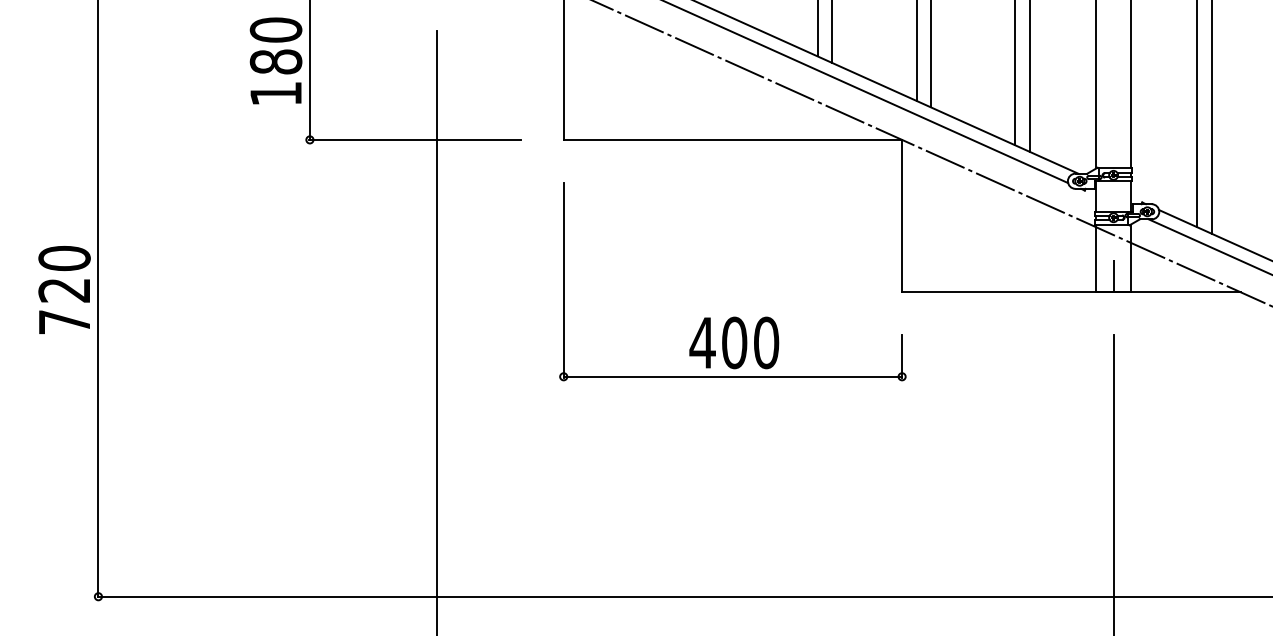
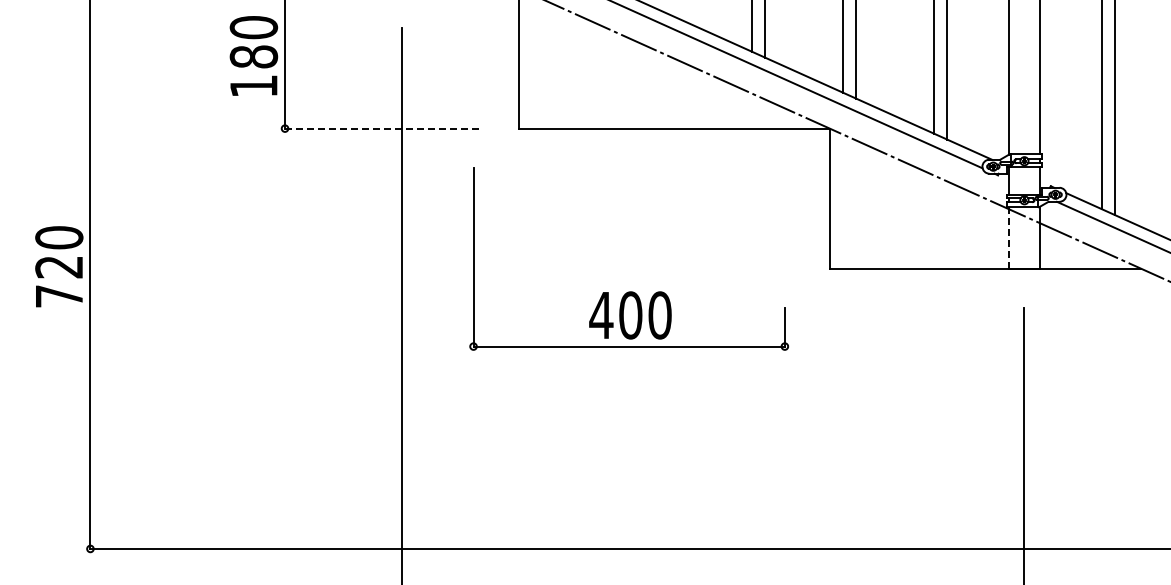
line: (414, 139) -> (381, 128), solid -> dashed
line: (1096, 259) -> (1008, 238), solid -> dashed
line: (1113, 275) -> (1024, 253), removed
part: (732, 316) -> (628, 291), moved

